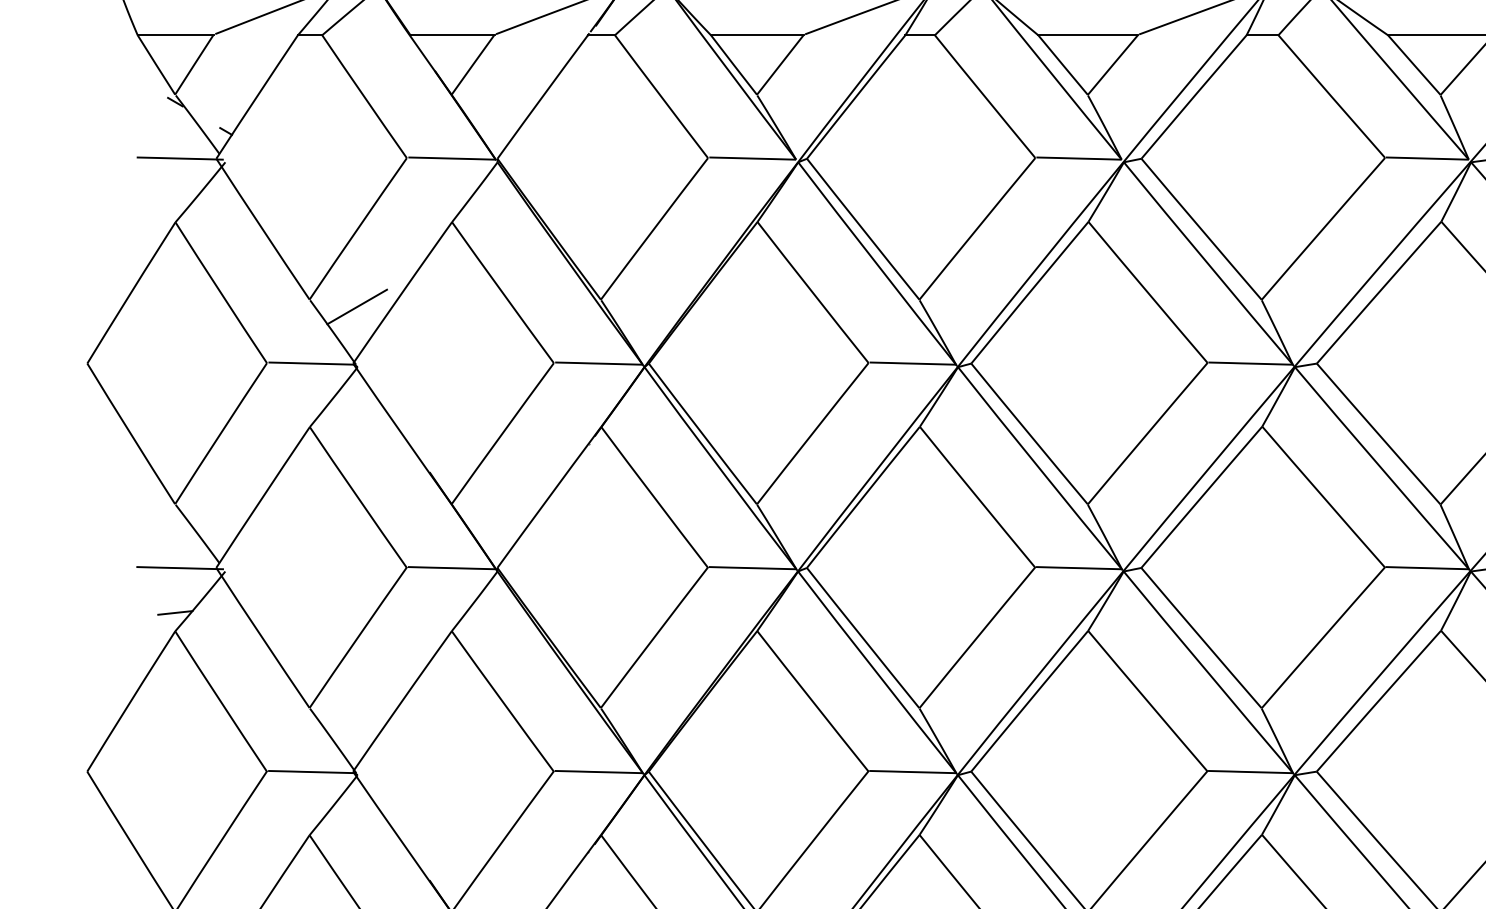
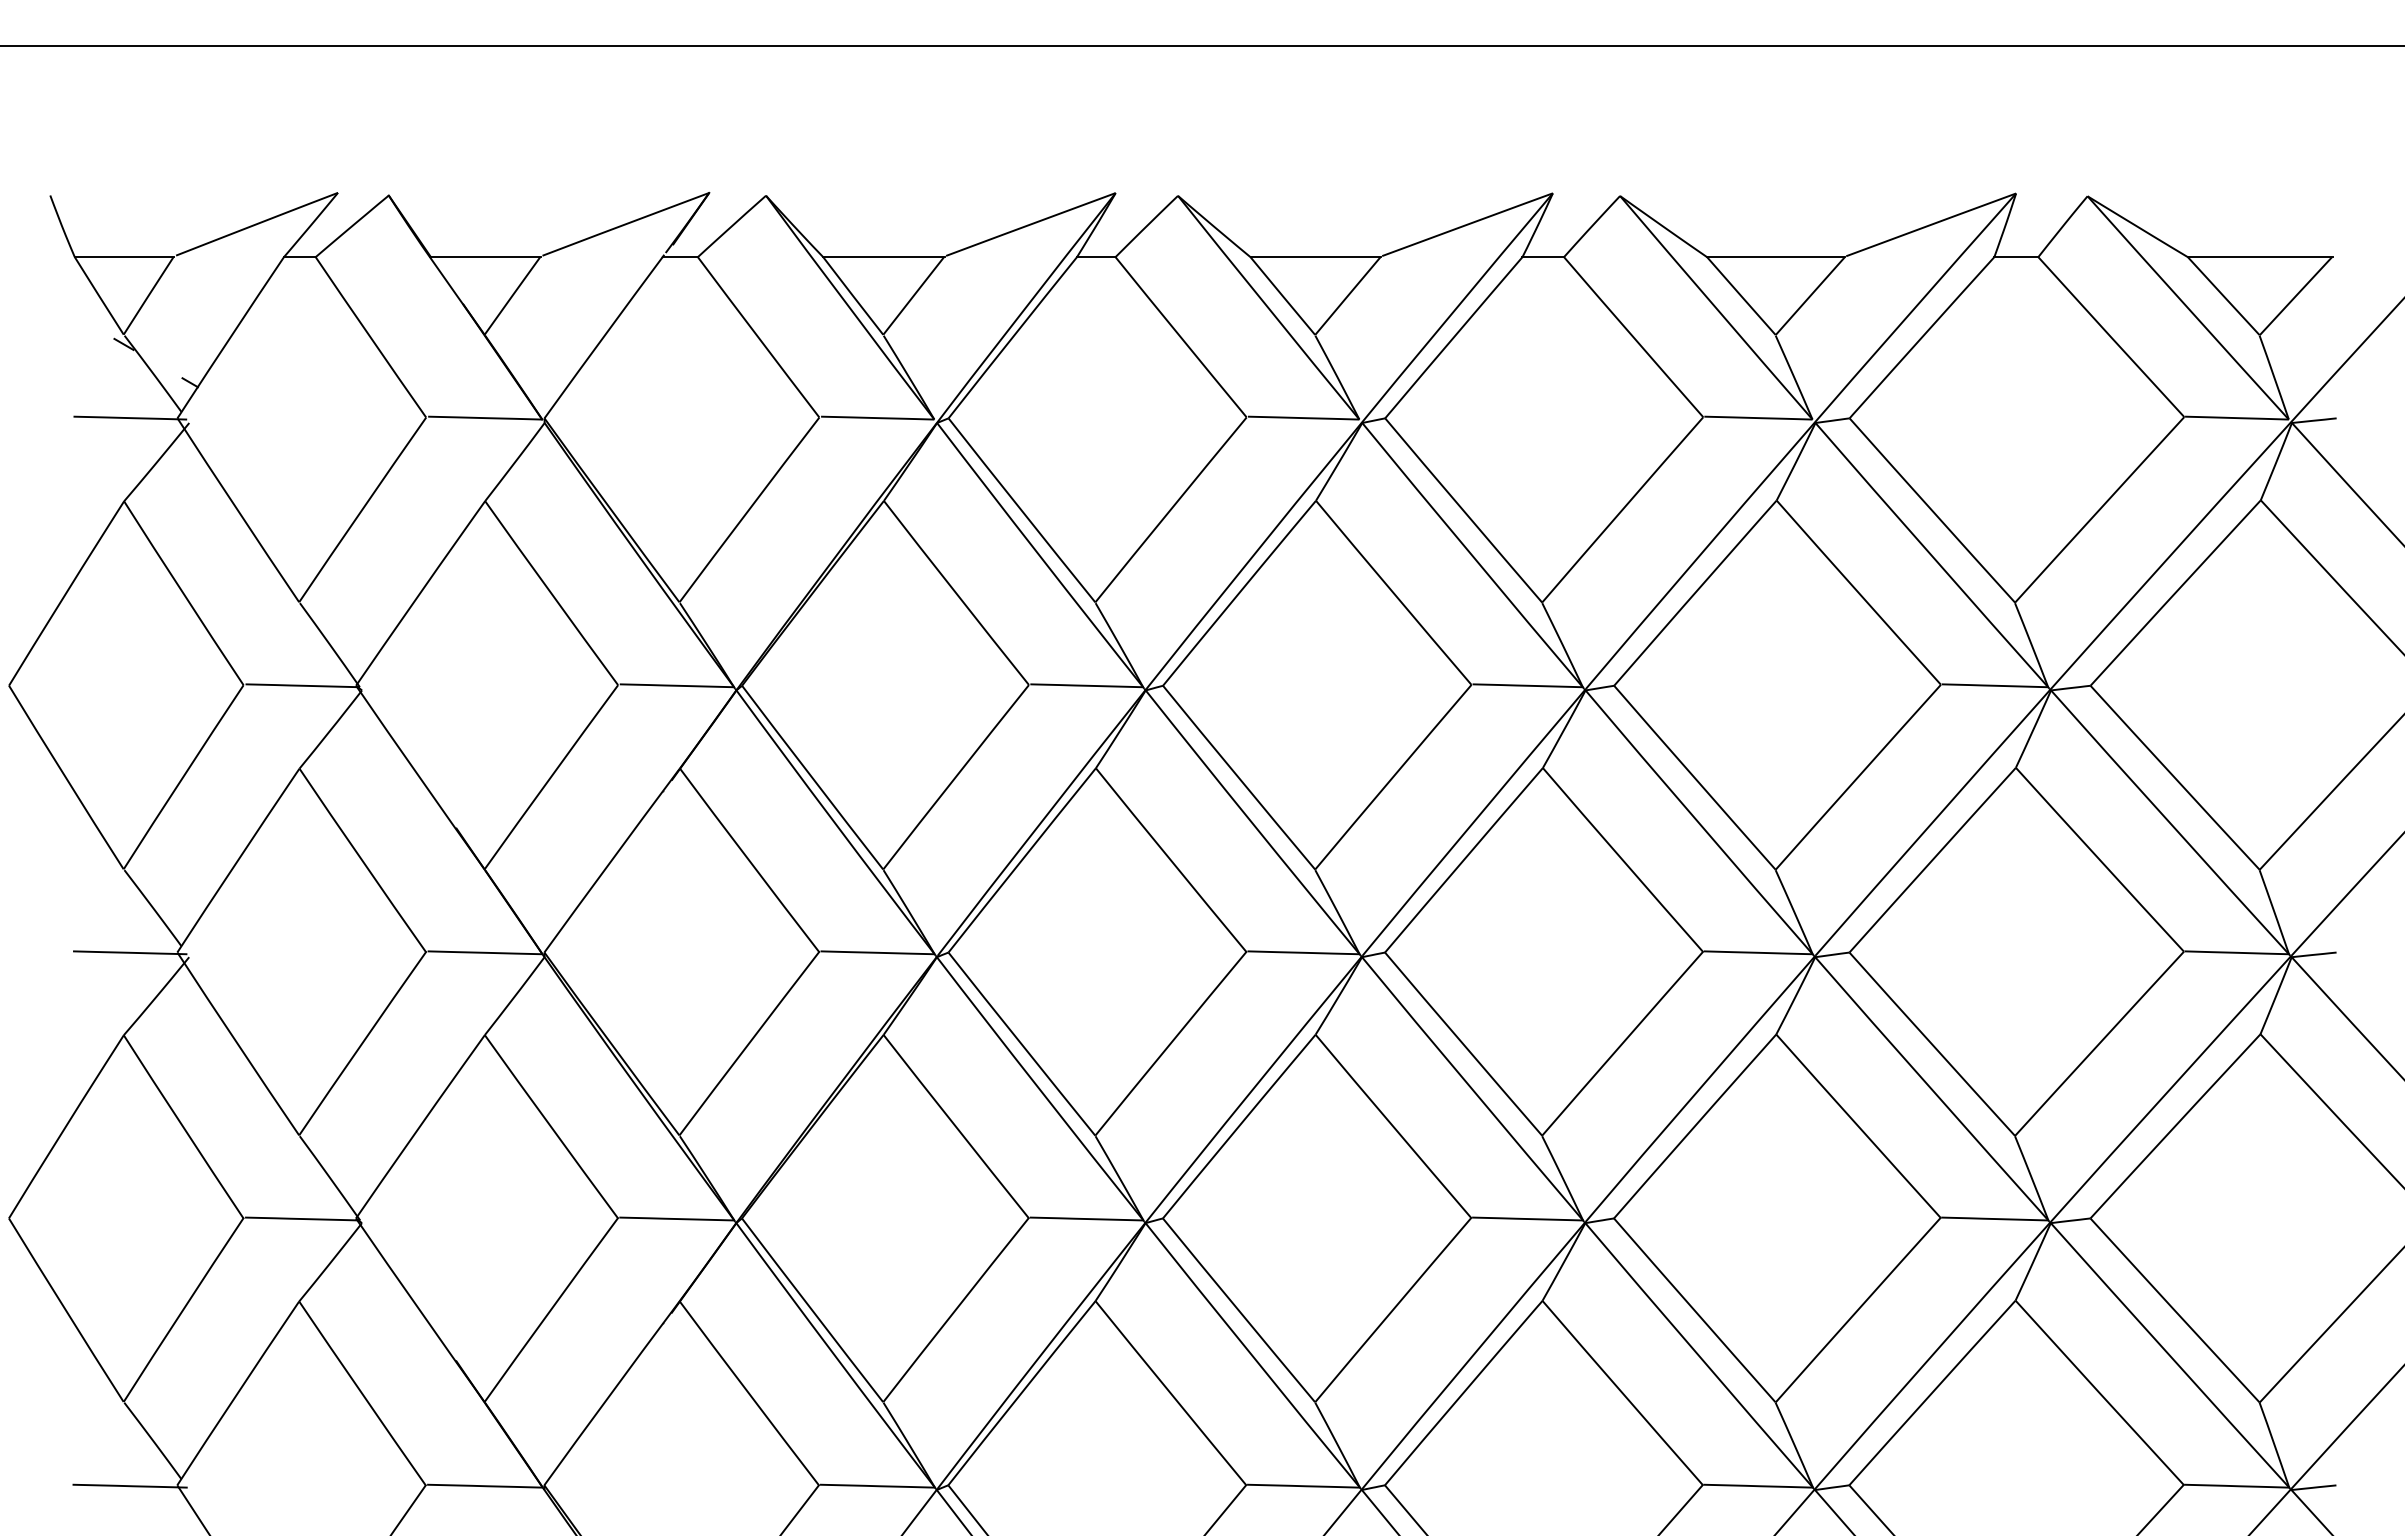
line: (357, 306) -> (361, 611), removed
line: (175, 612) -> (123, 1010), removed

